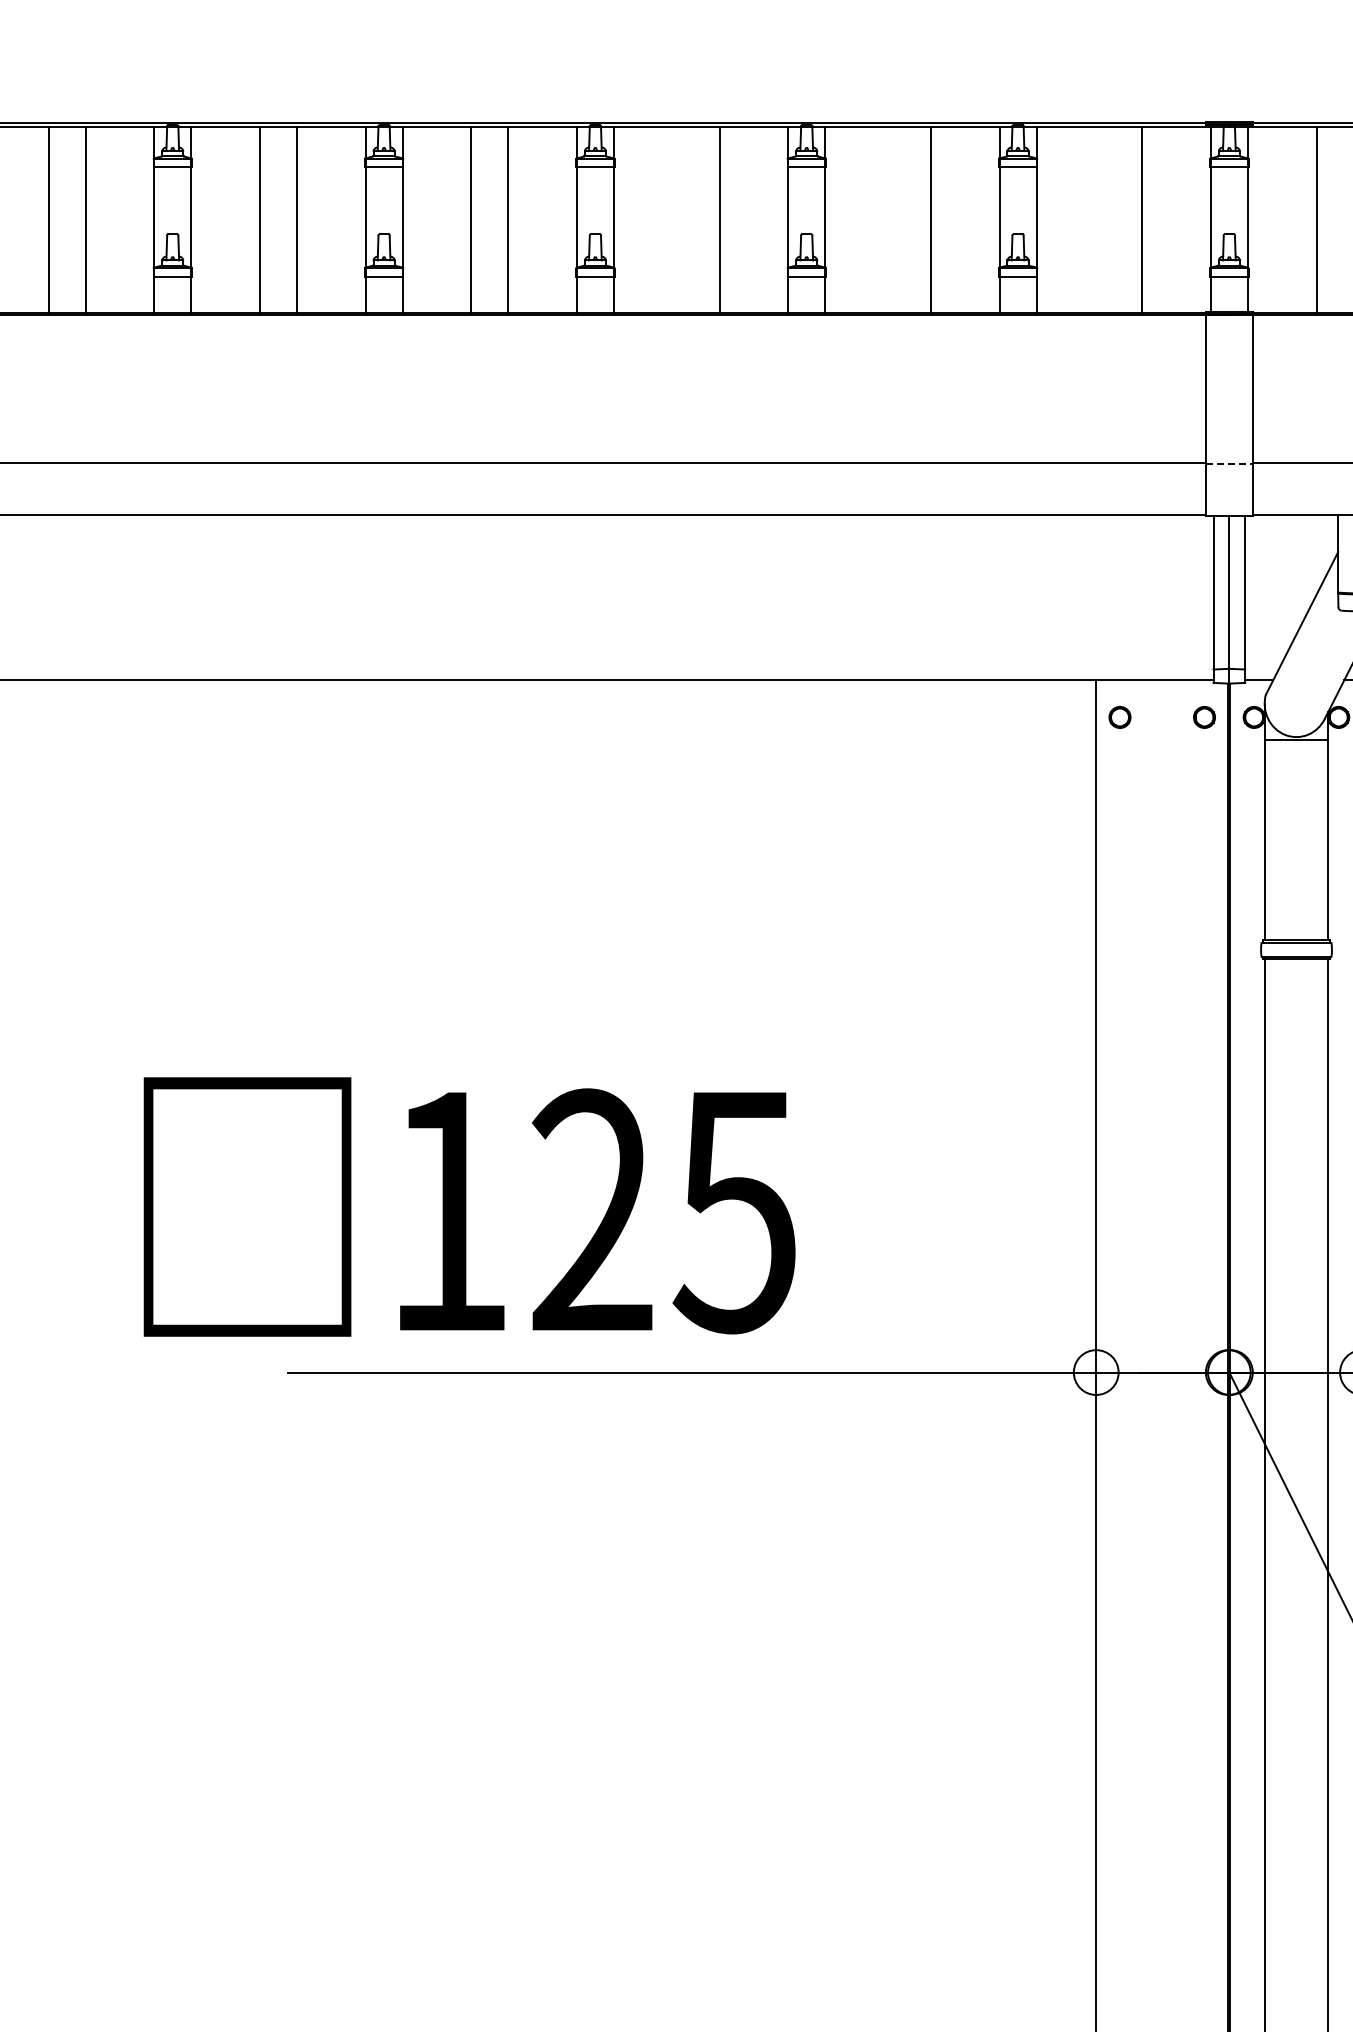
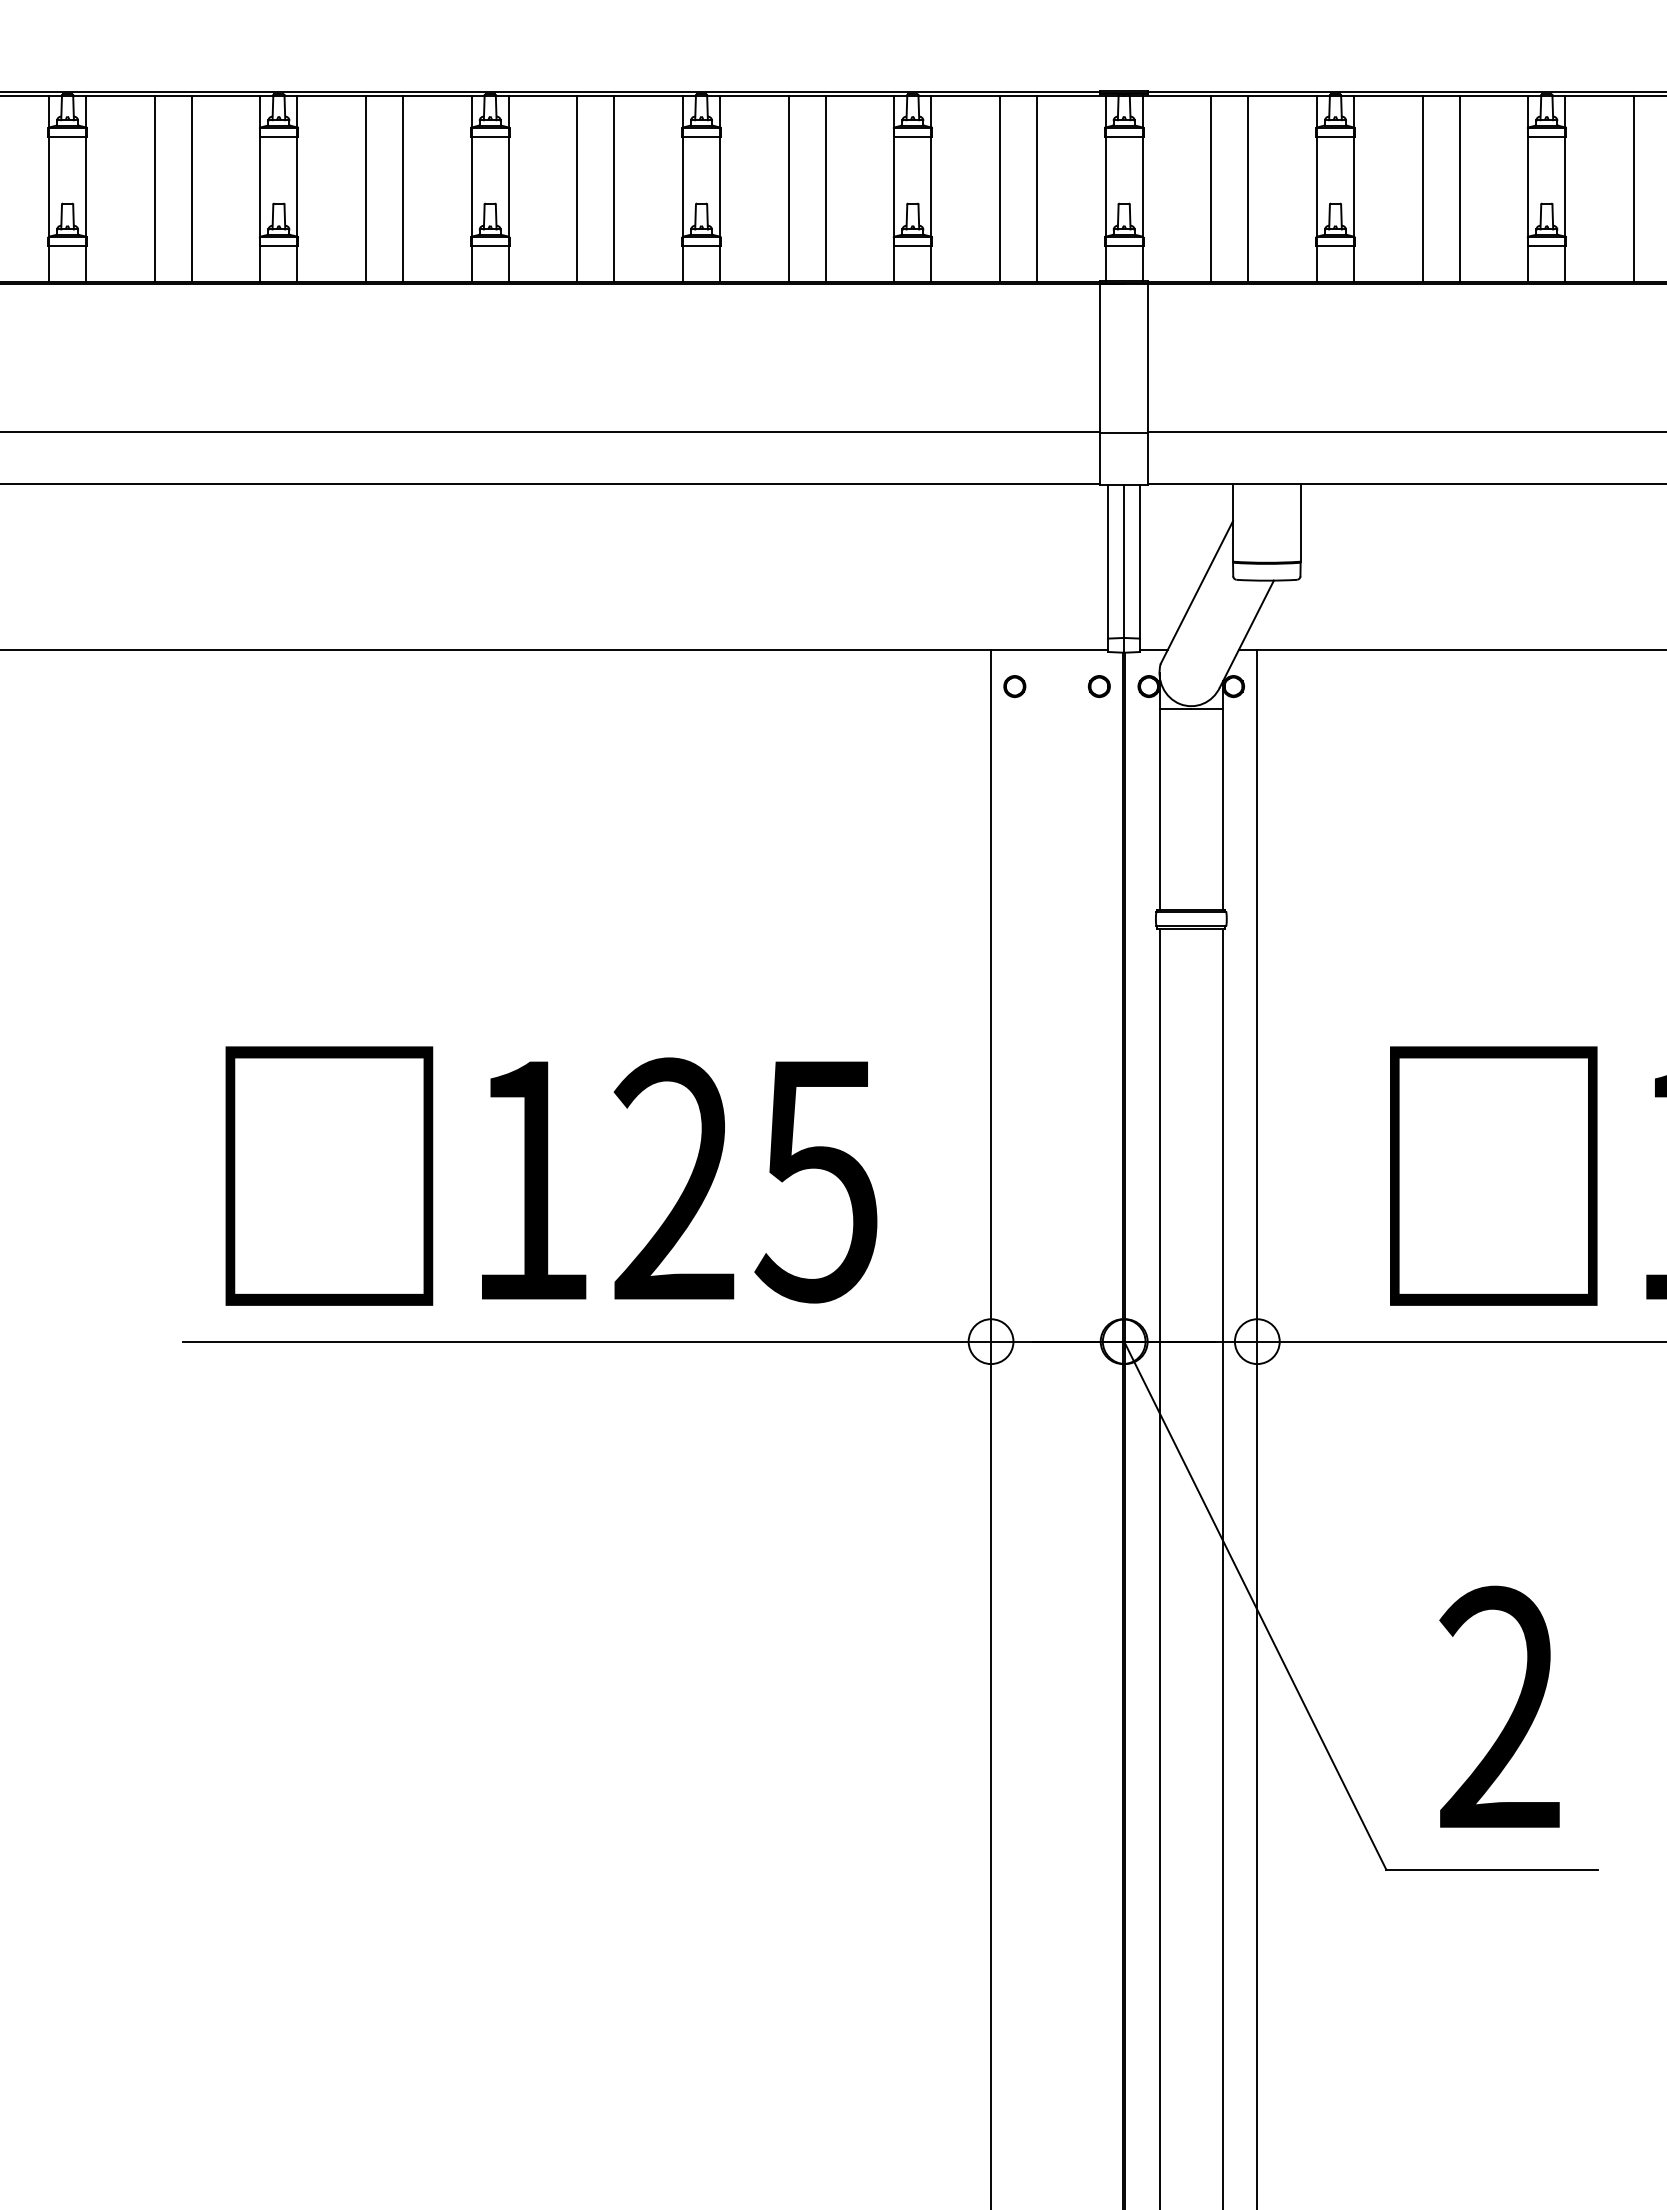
line: (682, 219) -> (577, 188), added
line: (893, 219) -> (788, 188), added
line: (1105, 219) -> (1000, 188), added
line: (1229, 464) -> (1124, 433), dashed -> solid
text: (469, 1206) -> (551, 1175), moved

